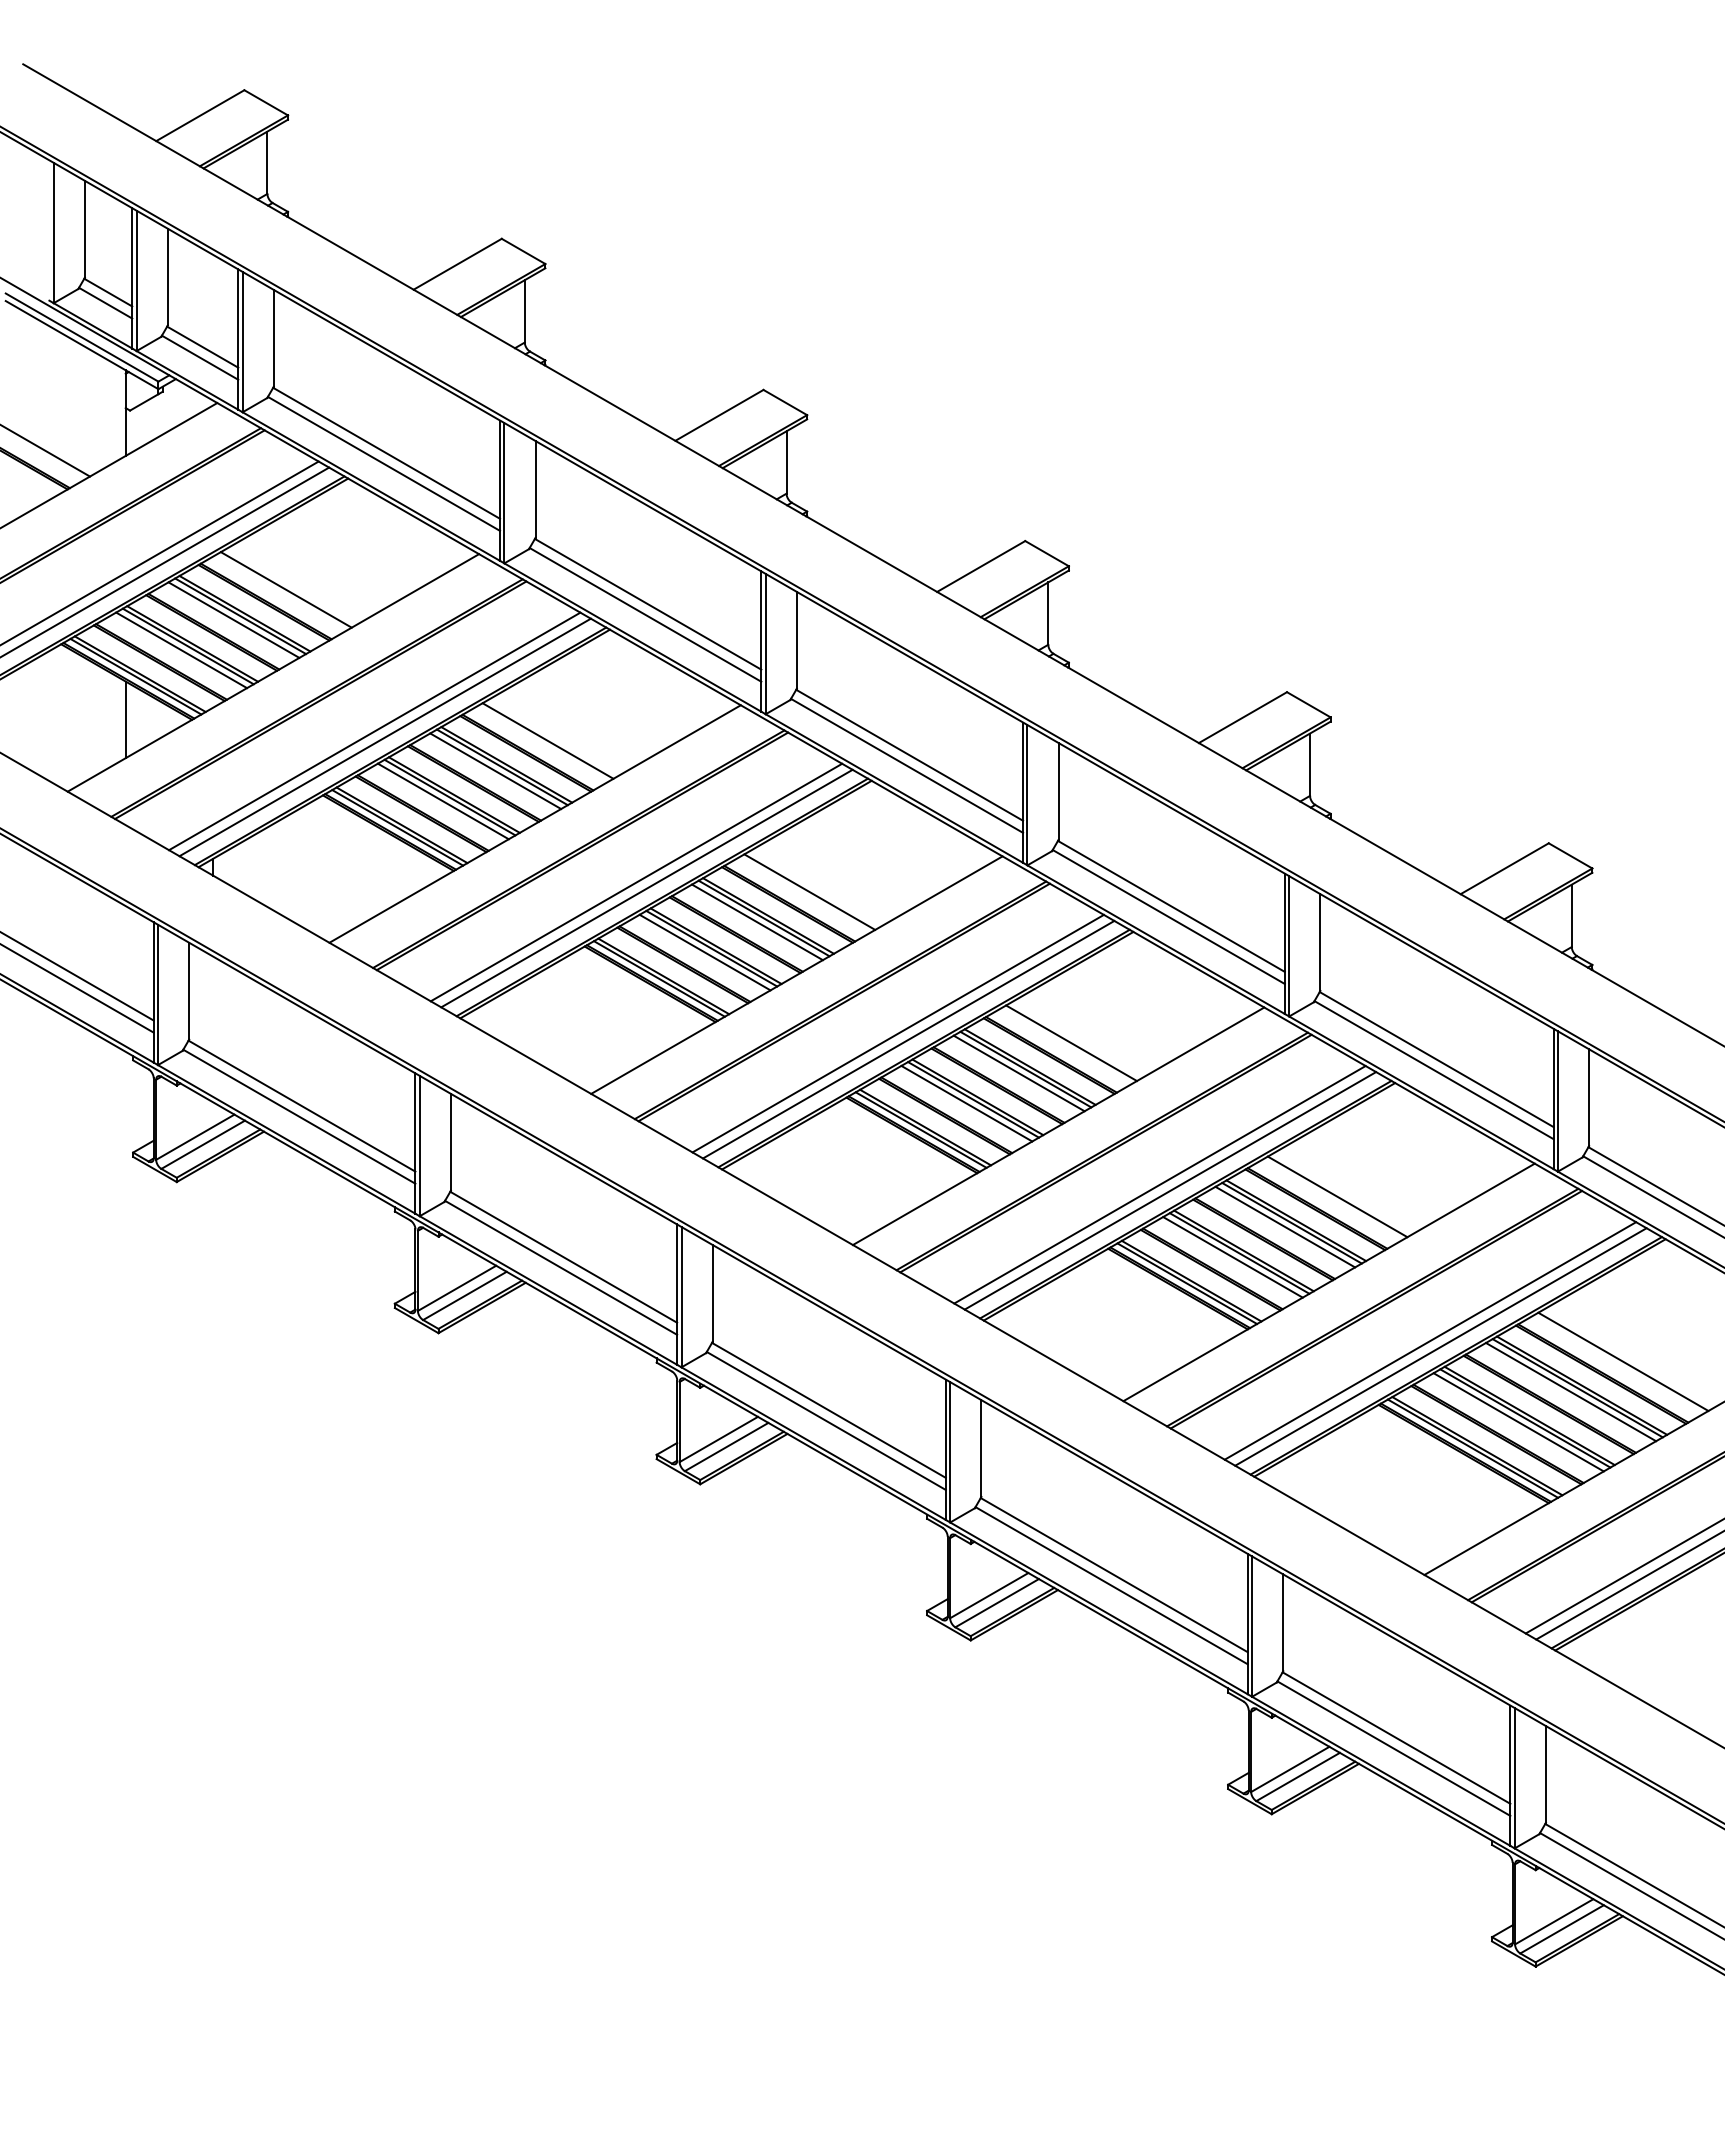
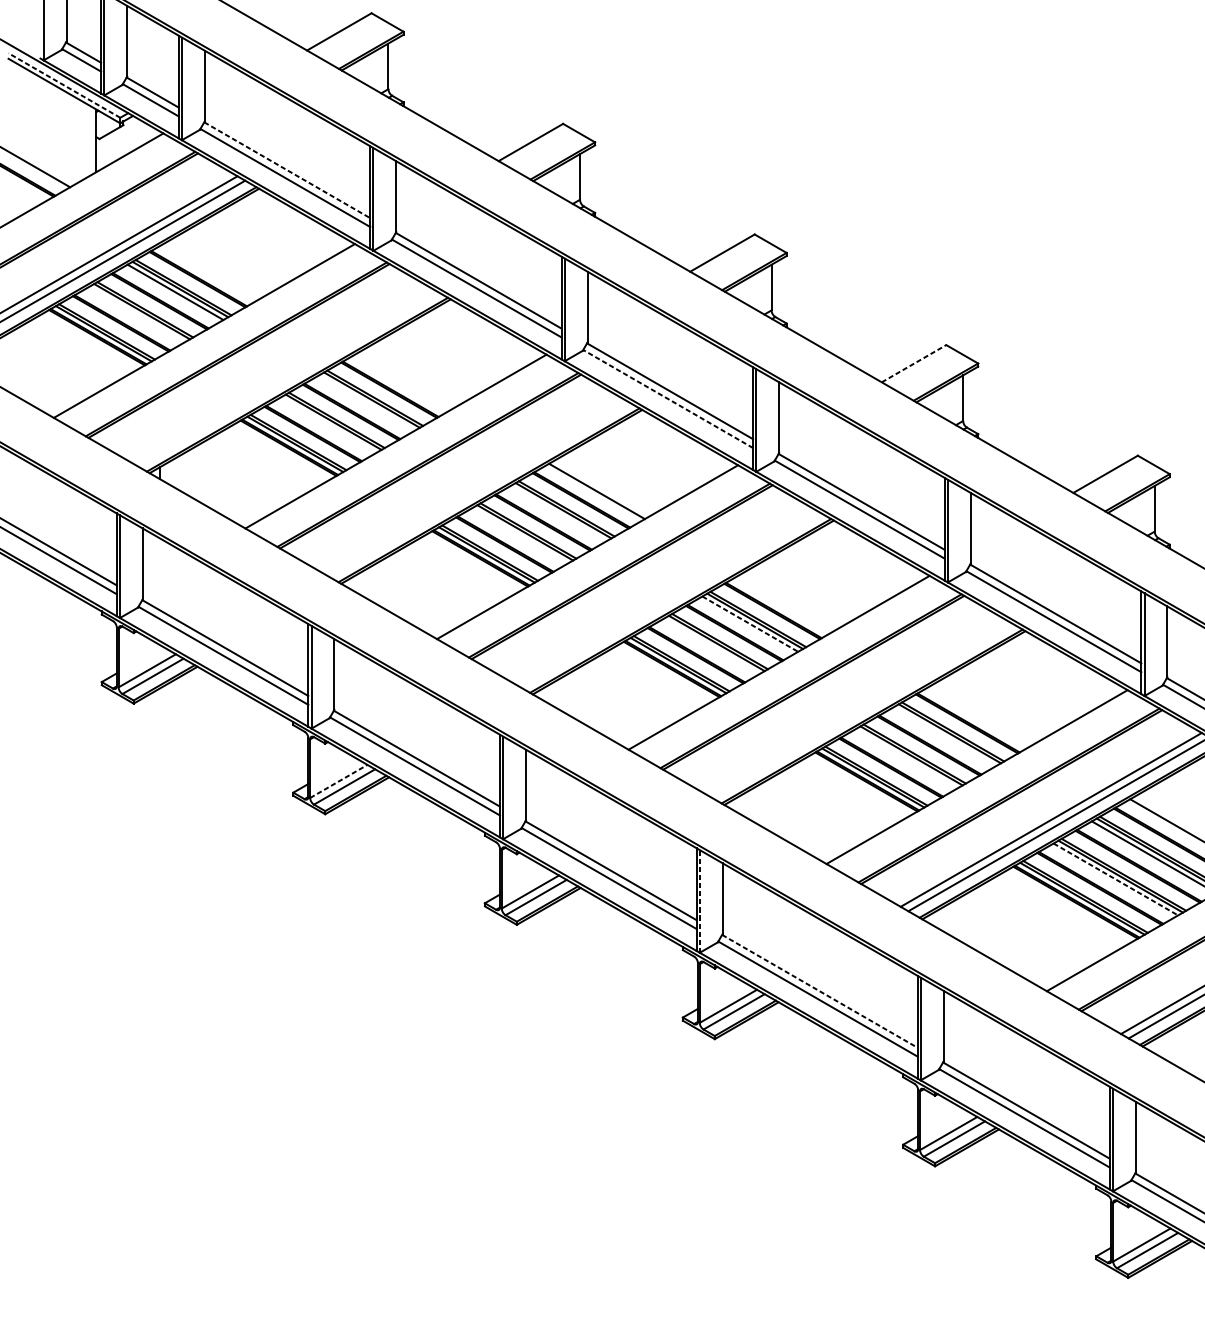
line: (81, 337) -> (63, 85), solid -> dashed
line: (386, 453) -> (287, 170), solid -> dashed
line: (285, 589) -> (213, 269), removed
line: (181, 650) -> (137, 314), removed
line: (1242, 717) -> (913, 363), solid -> dashed
line: (125, 719) -> (96, 365), removed
line: (374, 731) -> (278, 373), removed
line: (384, 737) -> (285, 378), removed
line: (547, 740) -> (405, 380), removed
line: (907, 765) -> (668, 398), solid -> dashed
line: (495, 771) -> (366, 403), removed
line: (442, 801) -> (328, 425), removed
line: (636, 882) -> (470, 484), removed
line: (646, 888) -> (477, 488), removed
line: (757, 922) -> (558, 513), removed
line: (704, 952) -> (519, 535), removed
line: (897, 1033) -> (661, 594), removed
line: (908, 1039) -> (669, 599), removed
line: (1071, 1043) -> (788, 602), removed
line: (1019, 1073) -> (750, 624), solid -> dashed
line: (966, 1103) -> (711, 646), removed
line: (1159, 1184) -> (852, 705), removed
line: (1170, 1190) -> (861, 709), removed
line: (1337, 1196) -> (983, 714), removed
line: (1285, 1226) -> (945, 736), removed
line: (1232, 1257) -> (906, 758), removed
line: (457, 1288) -> (339, 781), solid -> dashed
line: (1519, 1422) -> (1116, 879), solid -> dashed
line: (950, 1451) -> (699, 900), solid -> dashed
line: (1114, 1575) -> (820, 991), solid -> dashed

